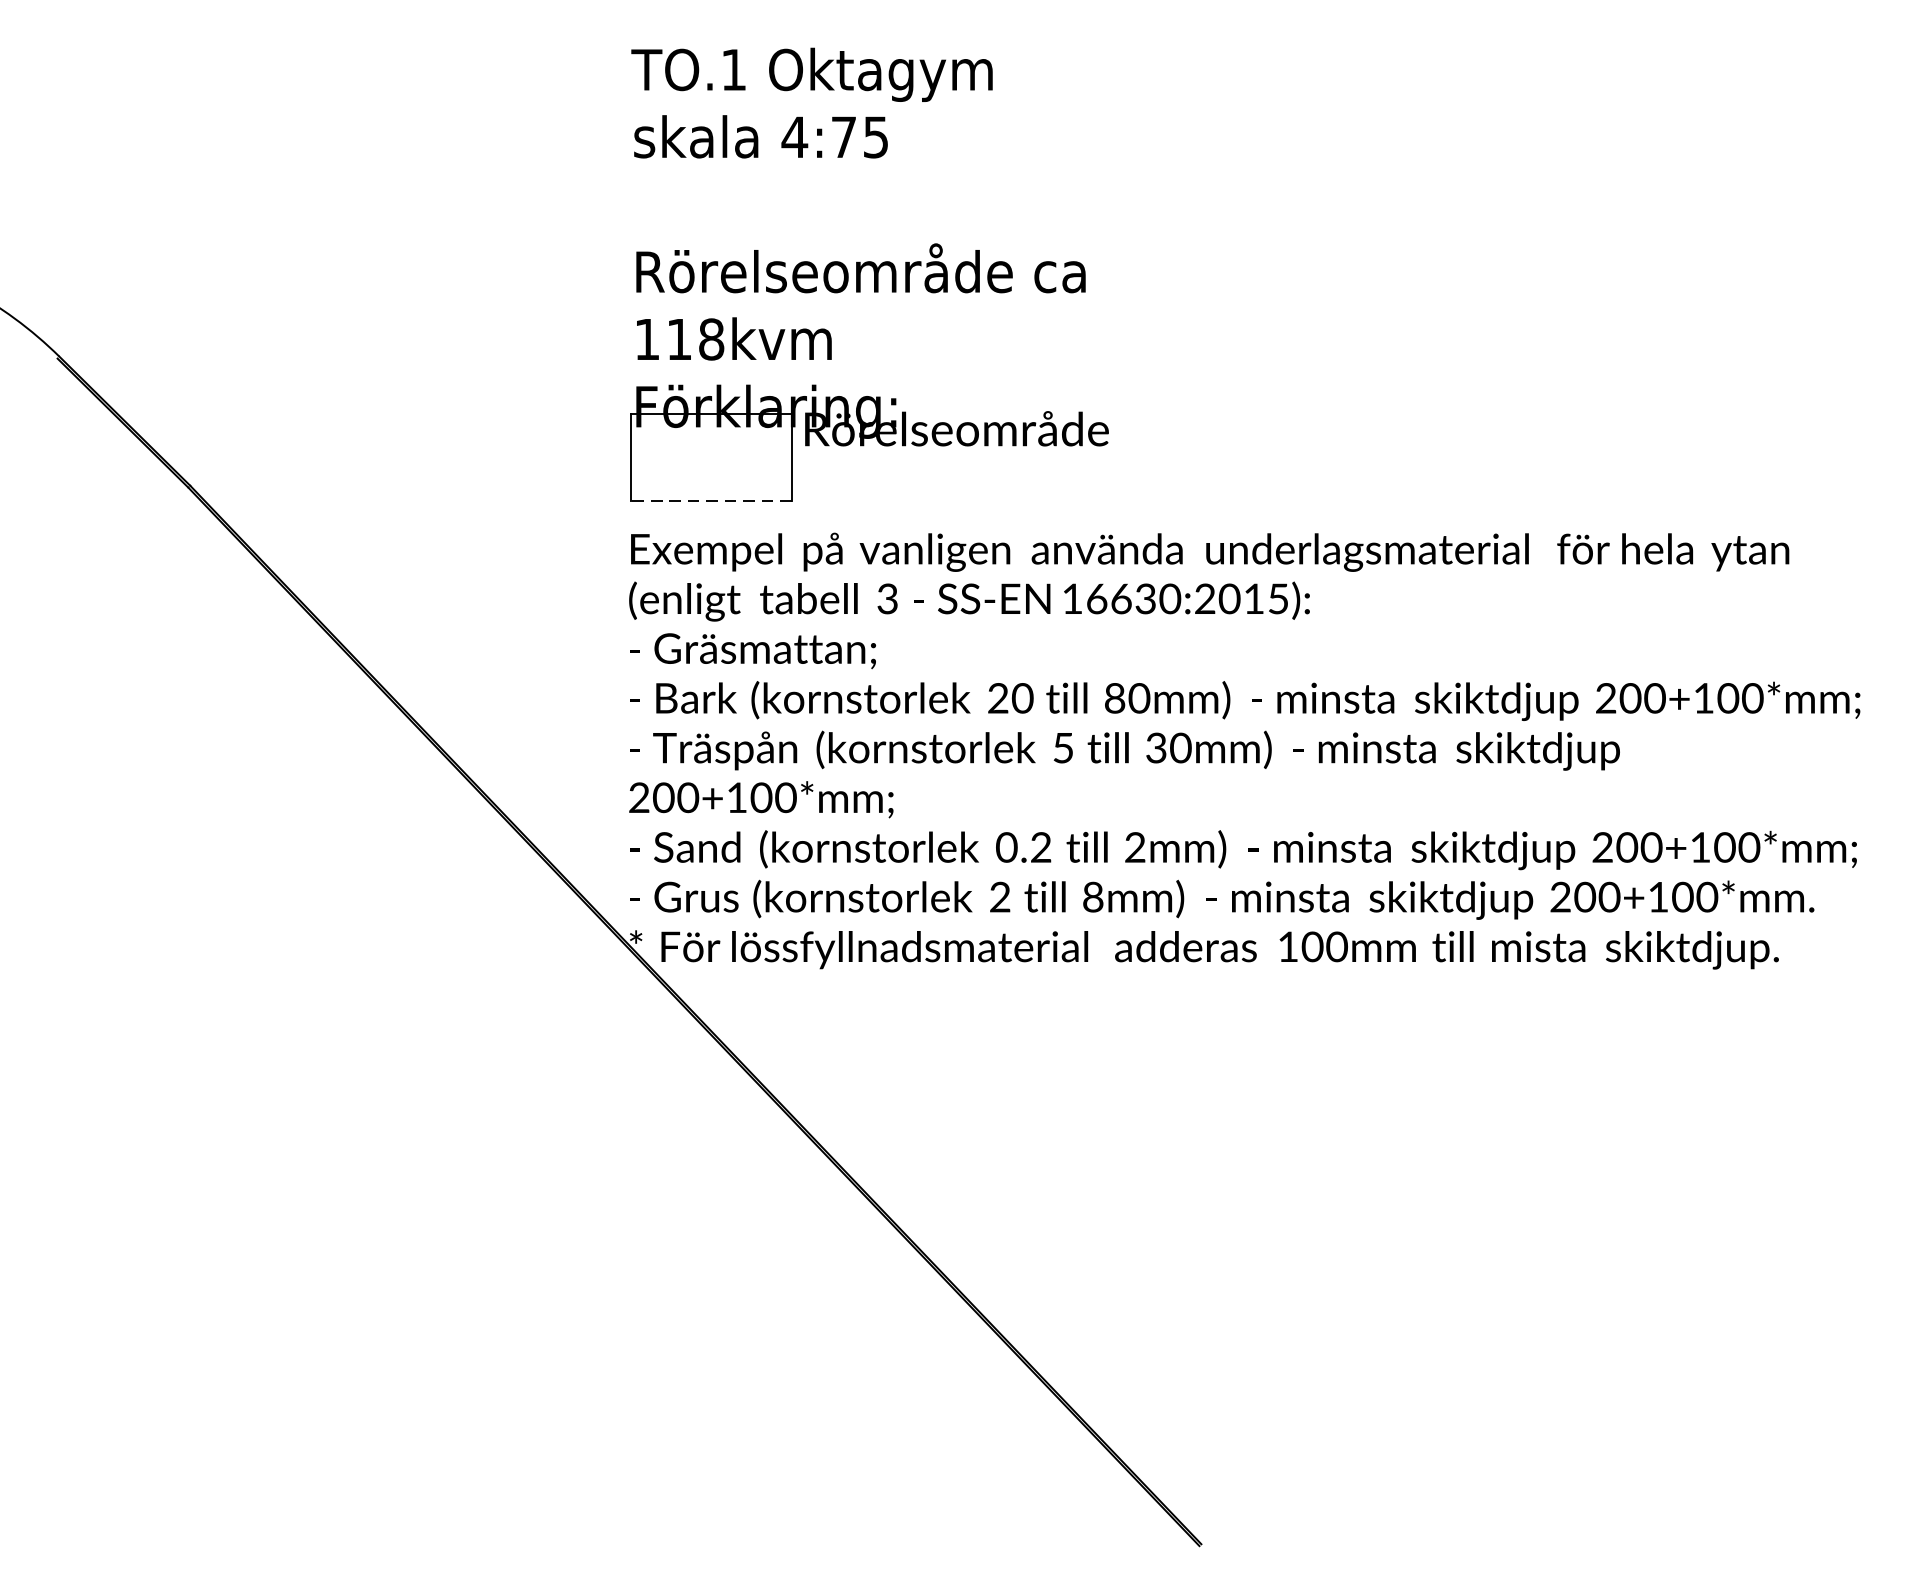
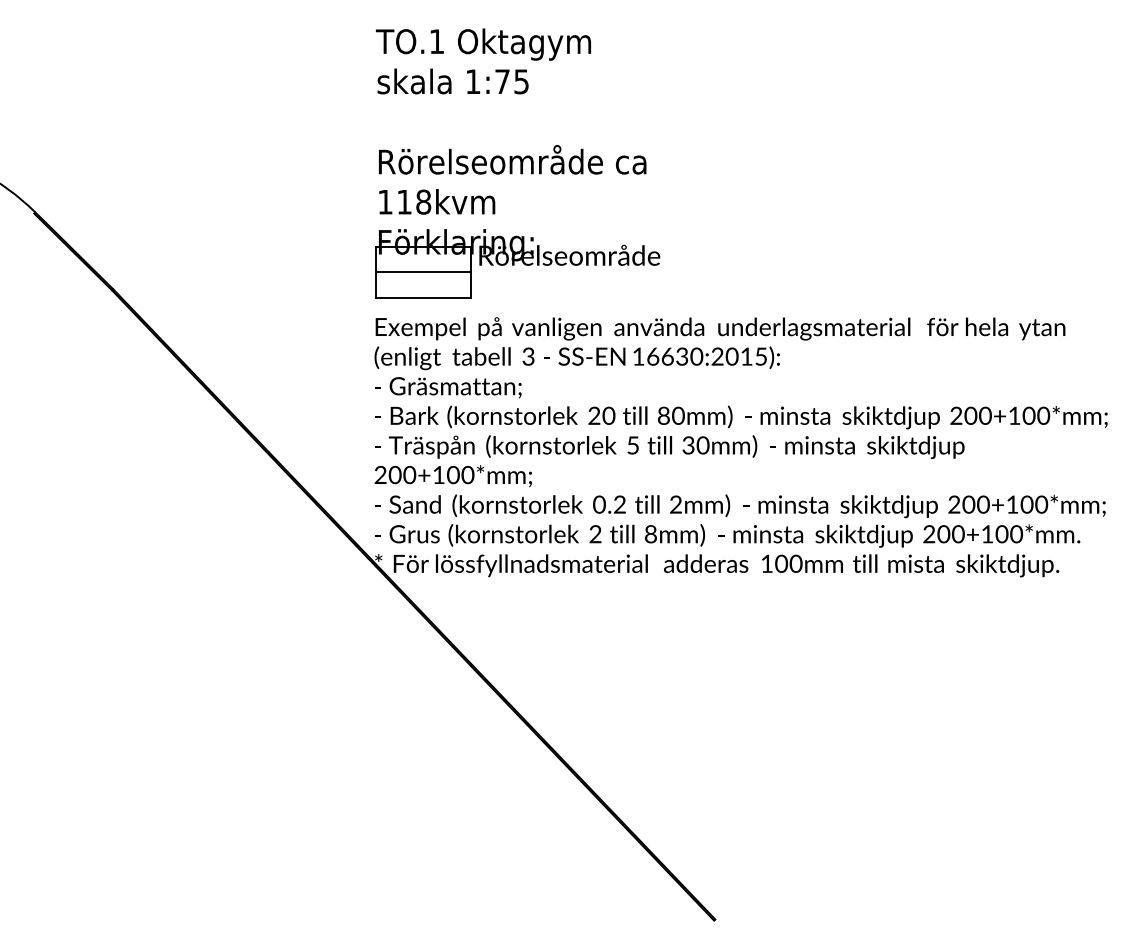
text: (795, 136) -> (473, 81), 4:75 -> 1:75
line: (711, 457) -> (423, 272), added
line: (711, 501) -> (423, 298), dashed -> solid

